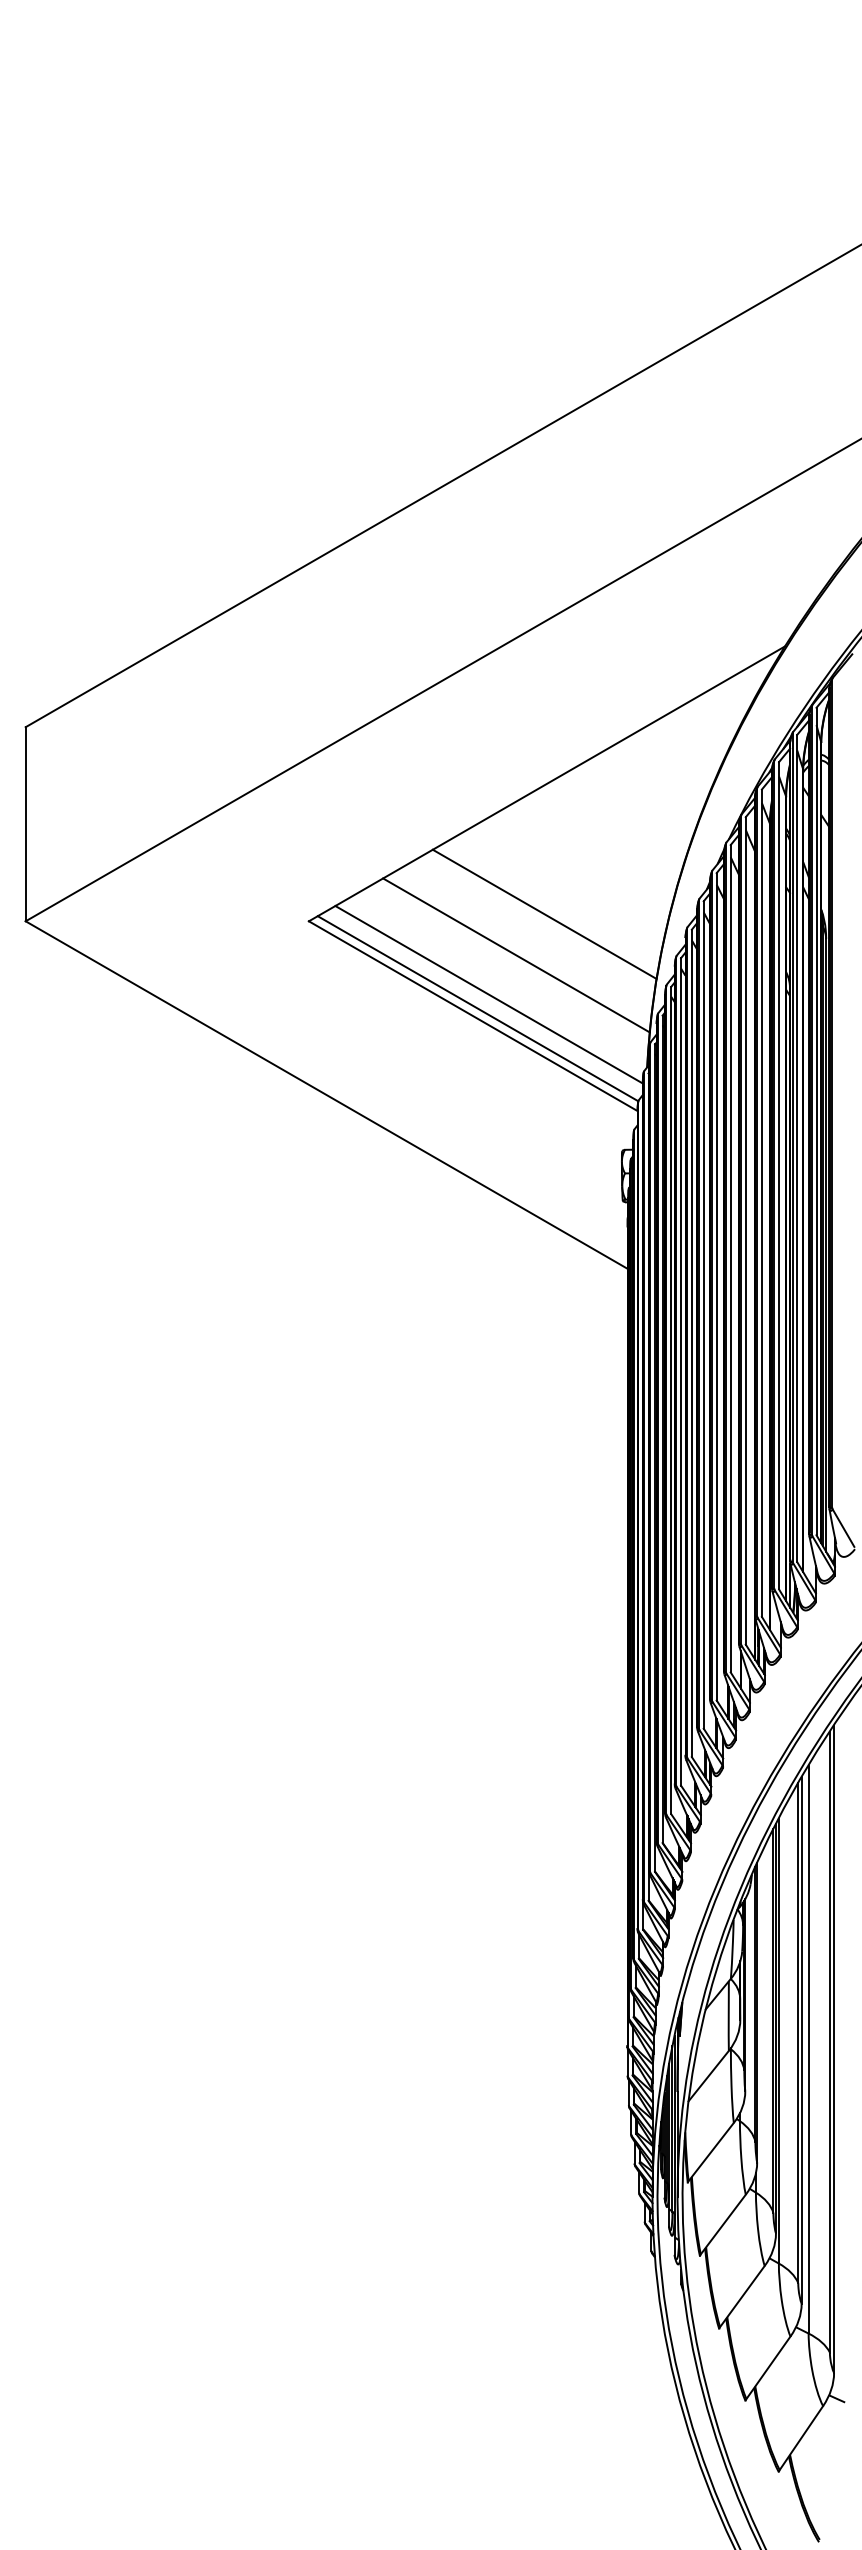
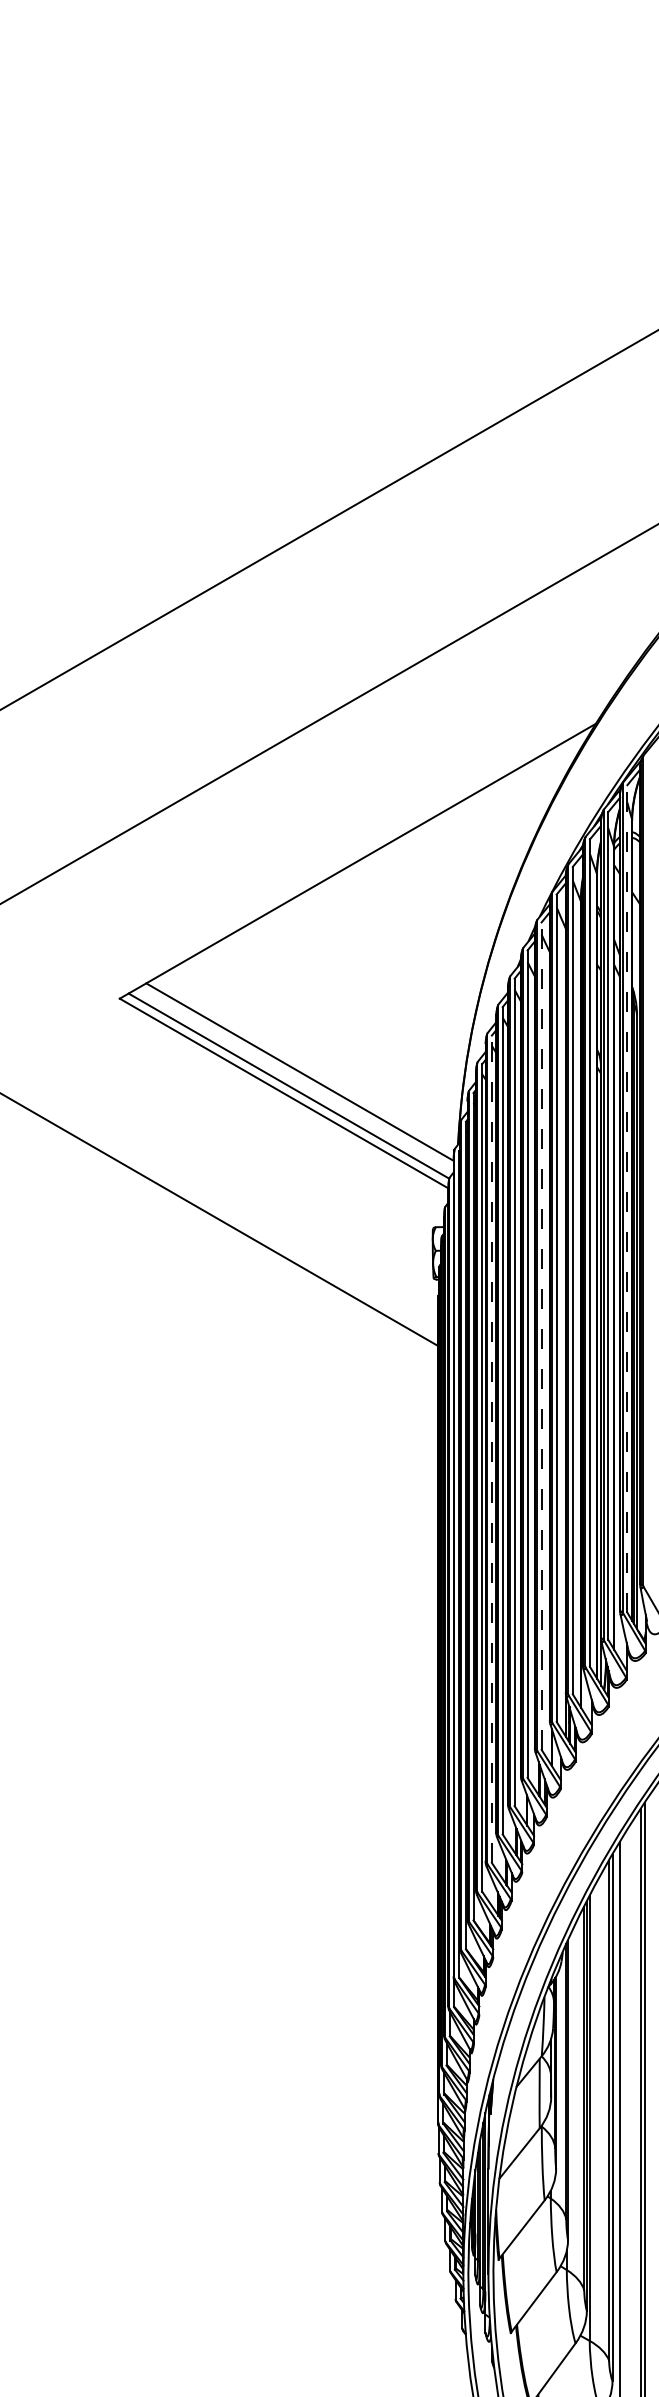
line: (544, 913) -> (355, 990), removed
line: (516, 955) -> (327, 1032), removed
line: (816, 1121) -> (627, 1198), solid -> dashed
line: (730, 1258) -> (541, 1335), solid -> dashed
line: (681, 1371) -> (492, 1448), solid -> dashed

